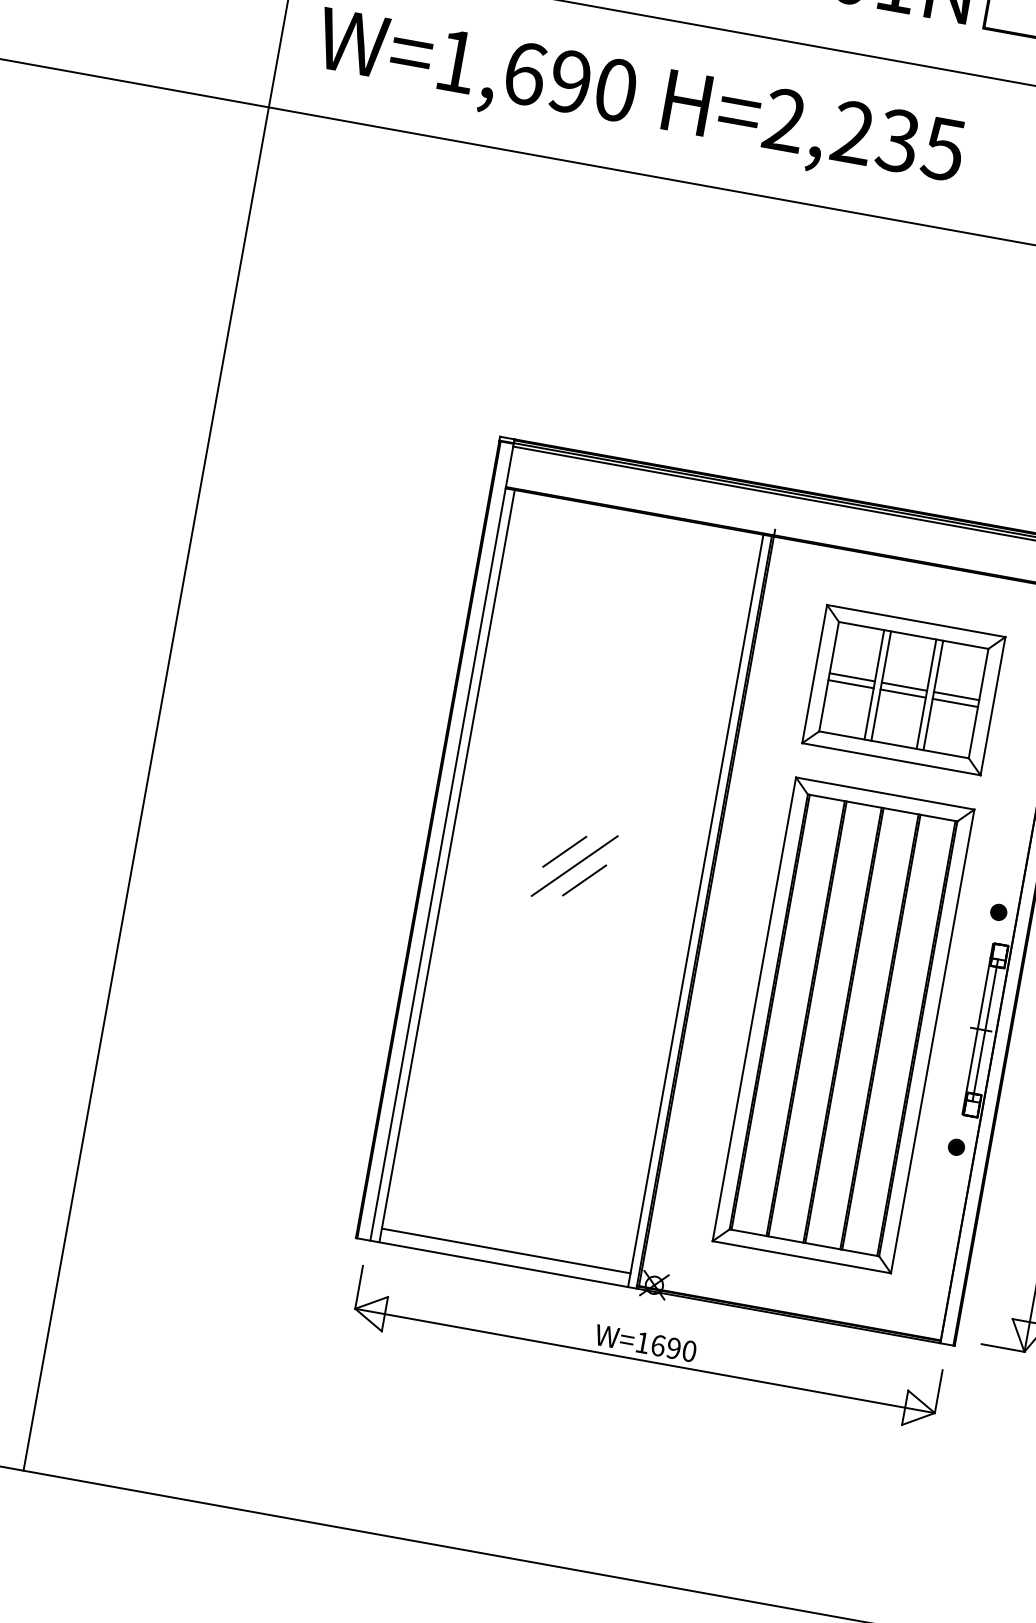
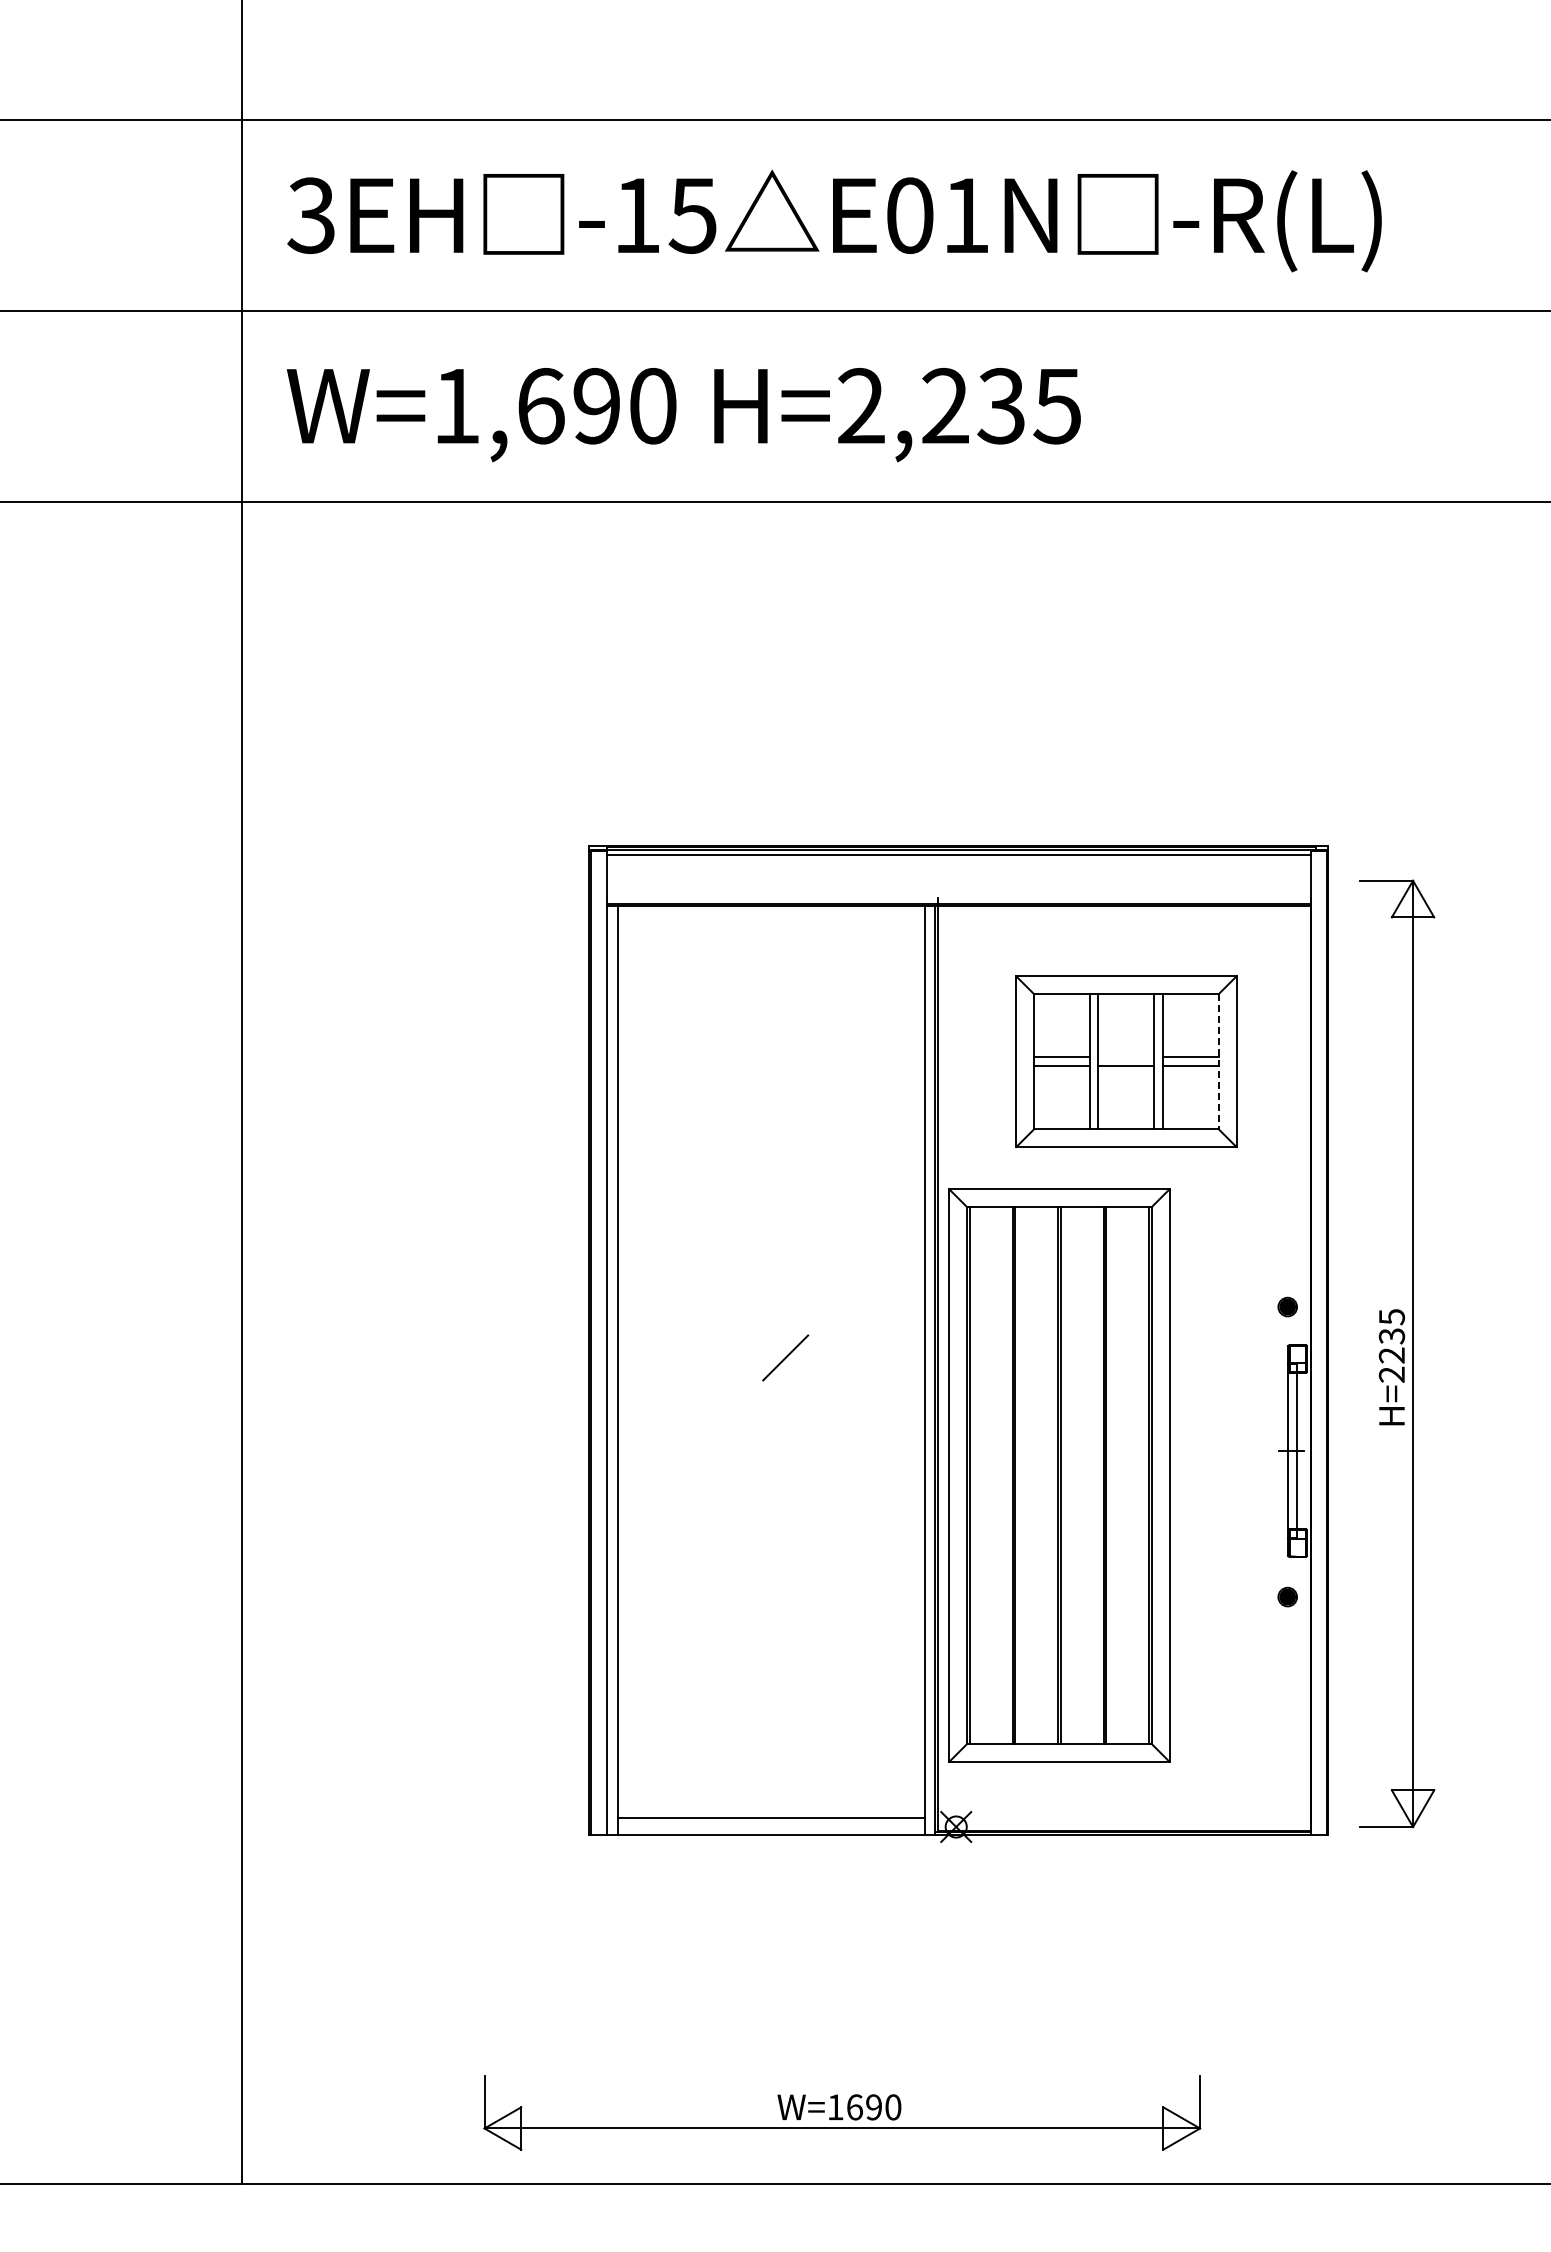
line: (904, 686) -> (1126, 1057), removed
line: (978, 703) -> (1218, 1061), solid -> dashed
line: (564, 851) -> (755, 1327), removed
line: (574, 865) -> (770, 1342), removed
part: (843, 1025) -> (1059, 1475), moved
part: (647, 1348) -> (842, 2112), moved

